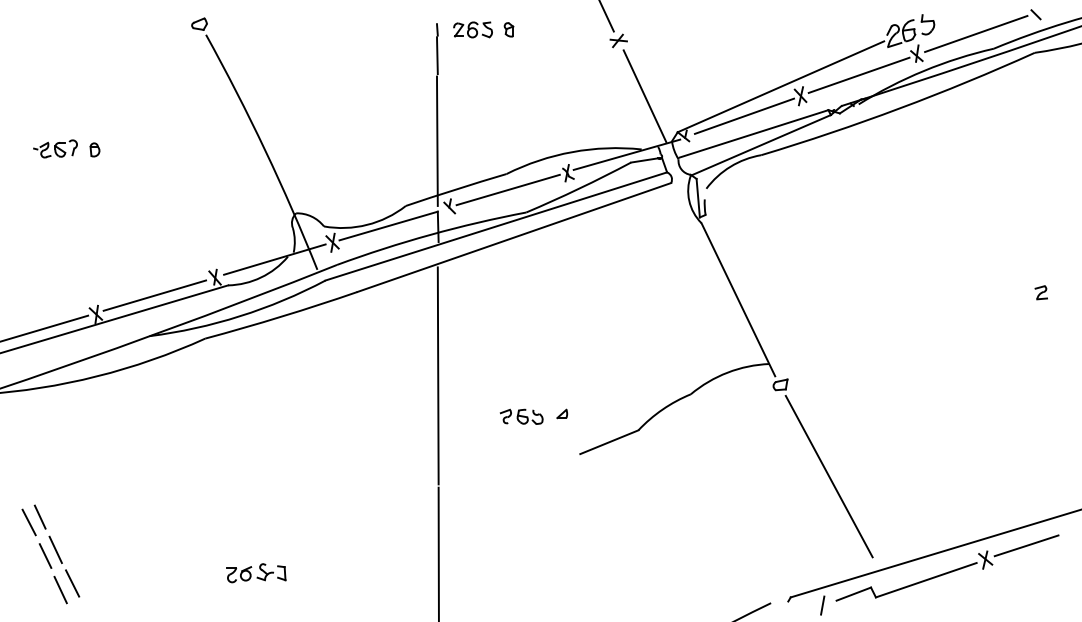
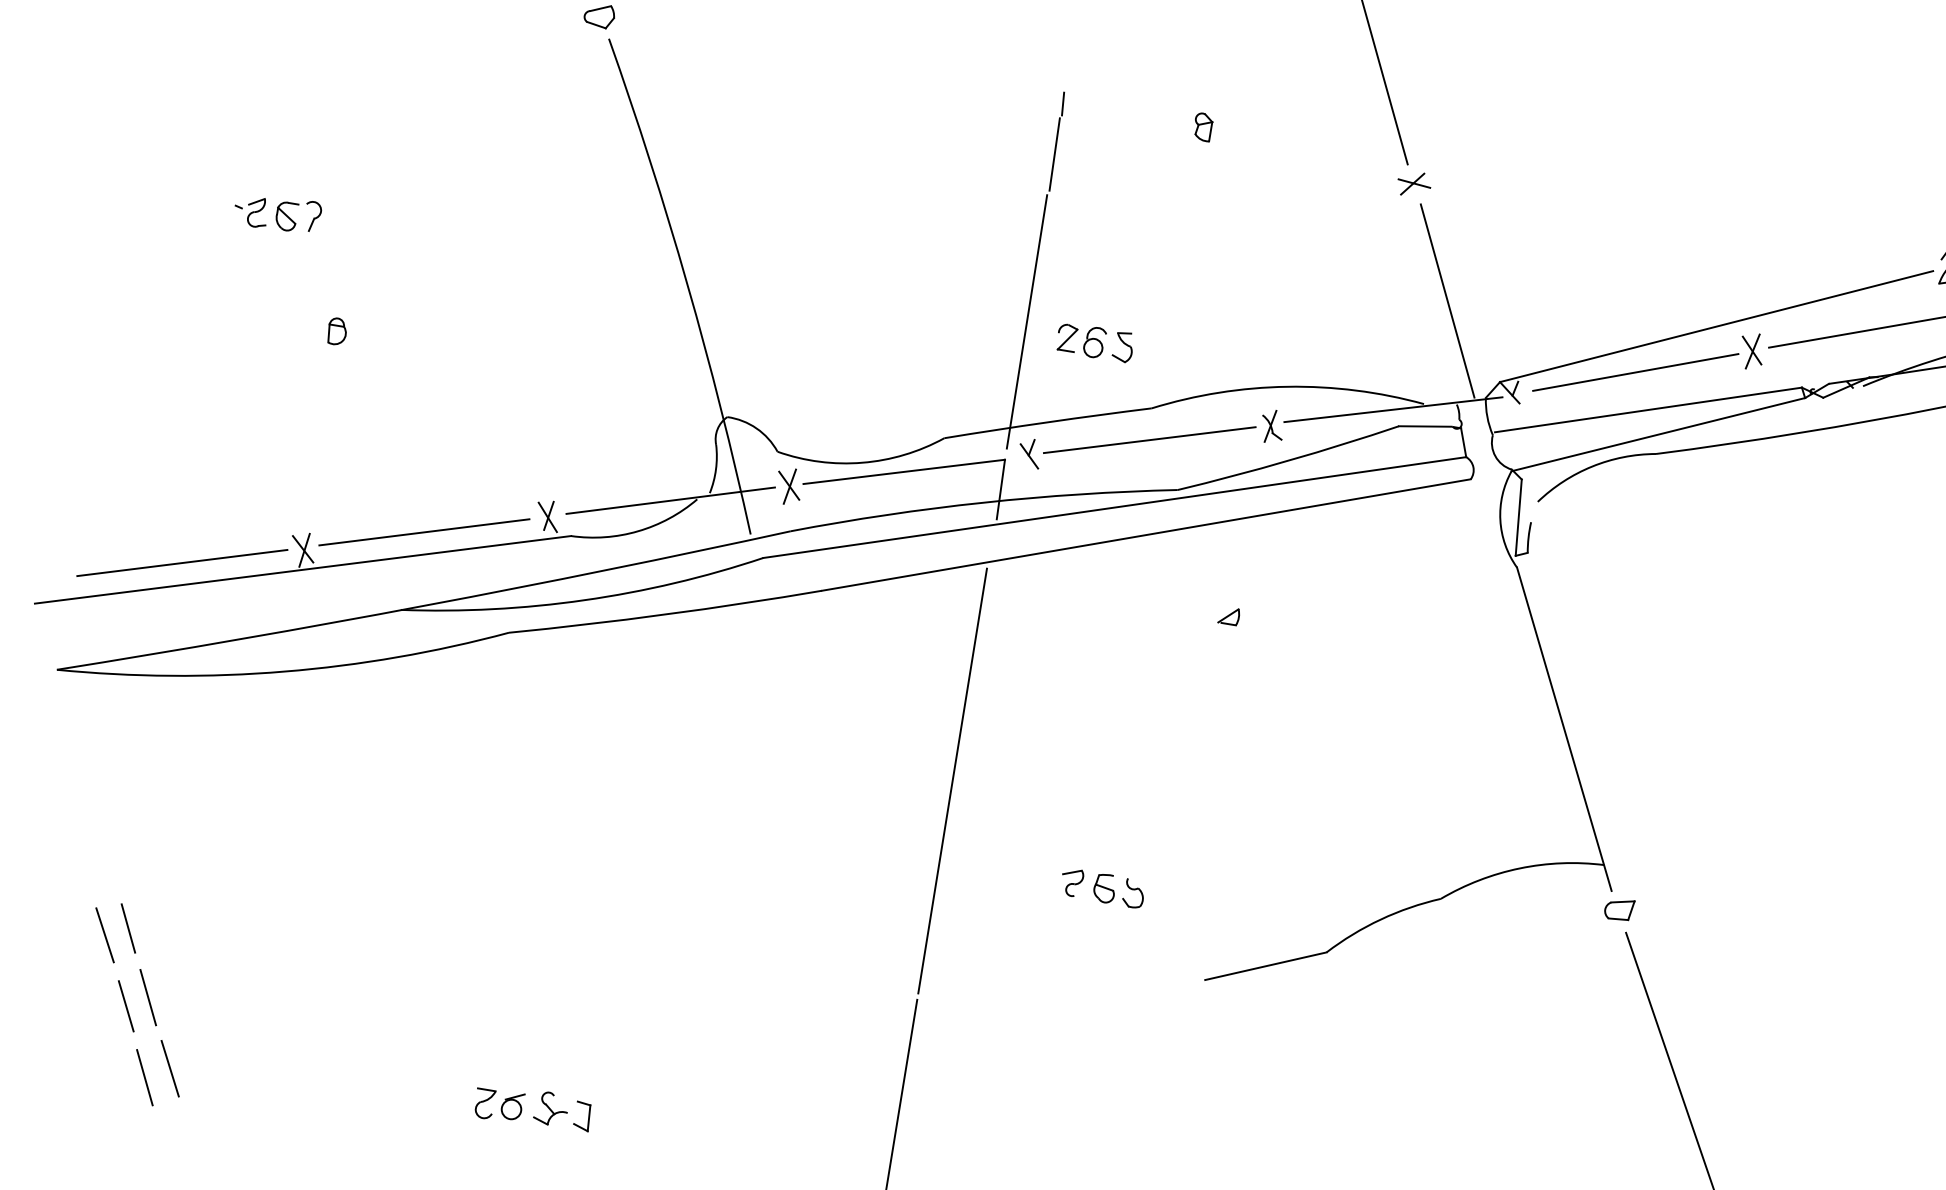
part: (472, 29) -> (1094, 341), moved
part: (94, 149) -> (336, 330), moved
part: (562, 413) -> (1229, 615), moved

